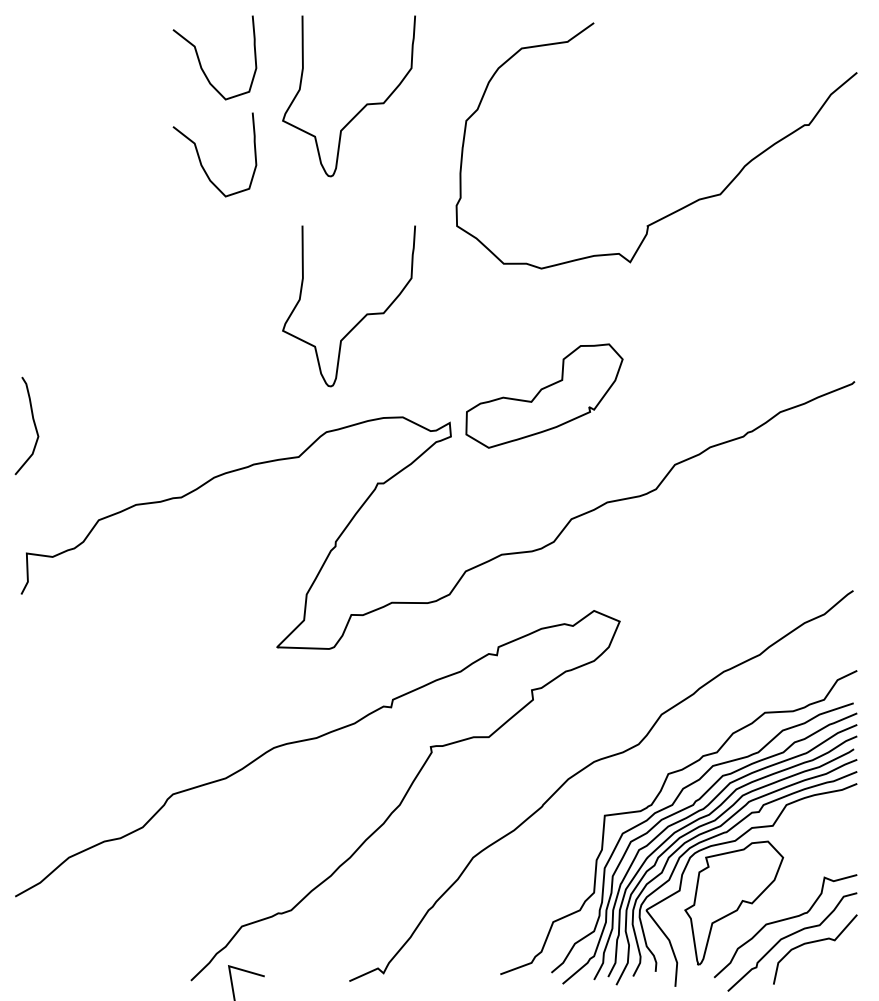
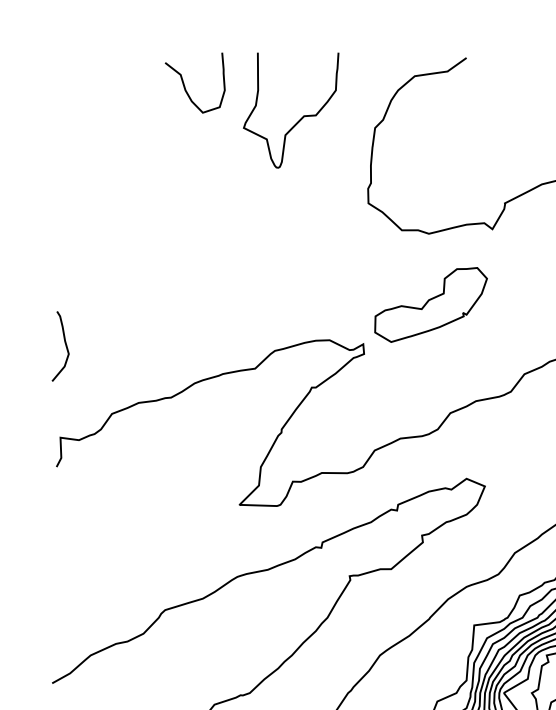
curve: (200, 158) -> (184, 154), removed
curve: (361, 318) -> (300, 269), removed
part: (544, 395) -> (431, 304), moved

